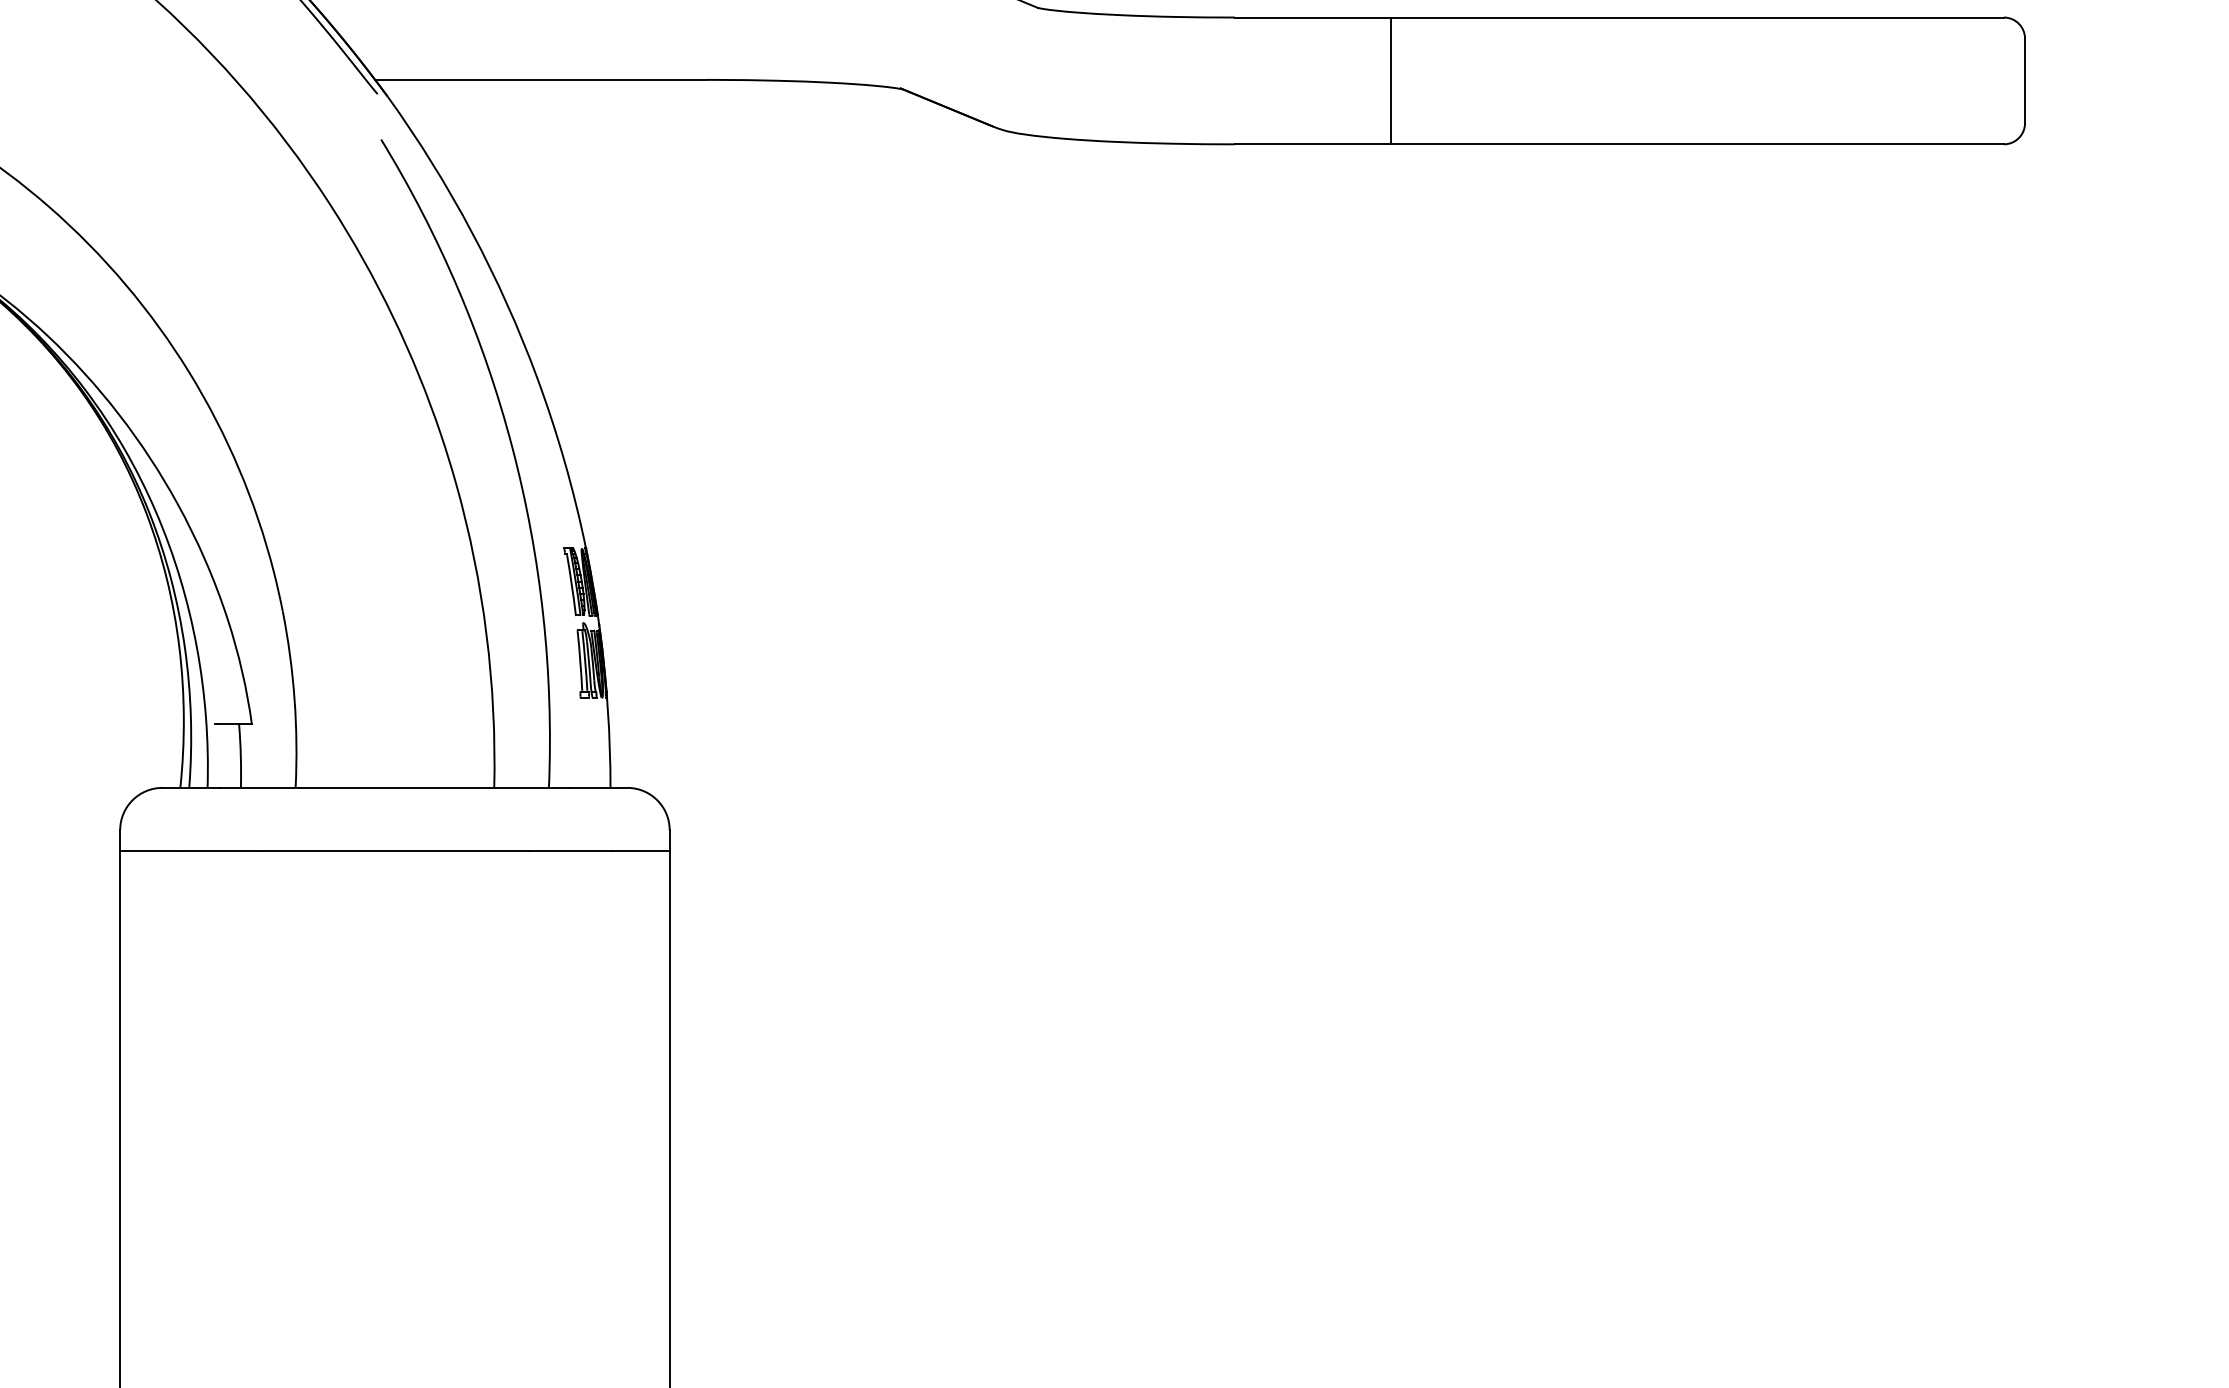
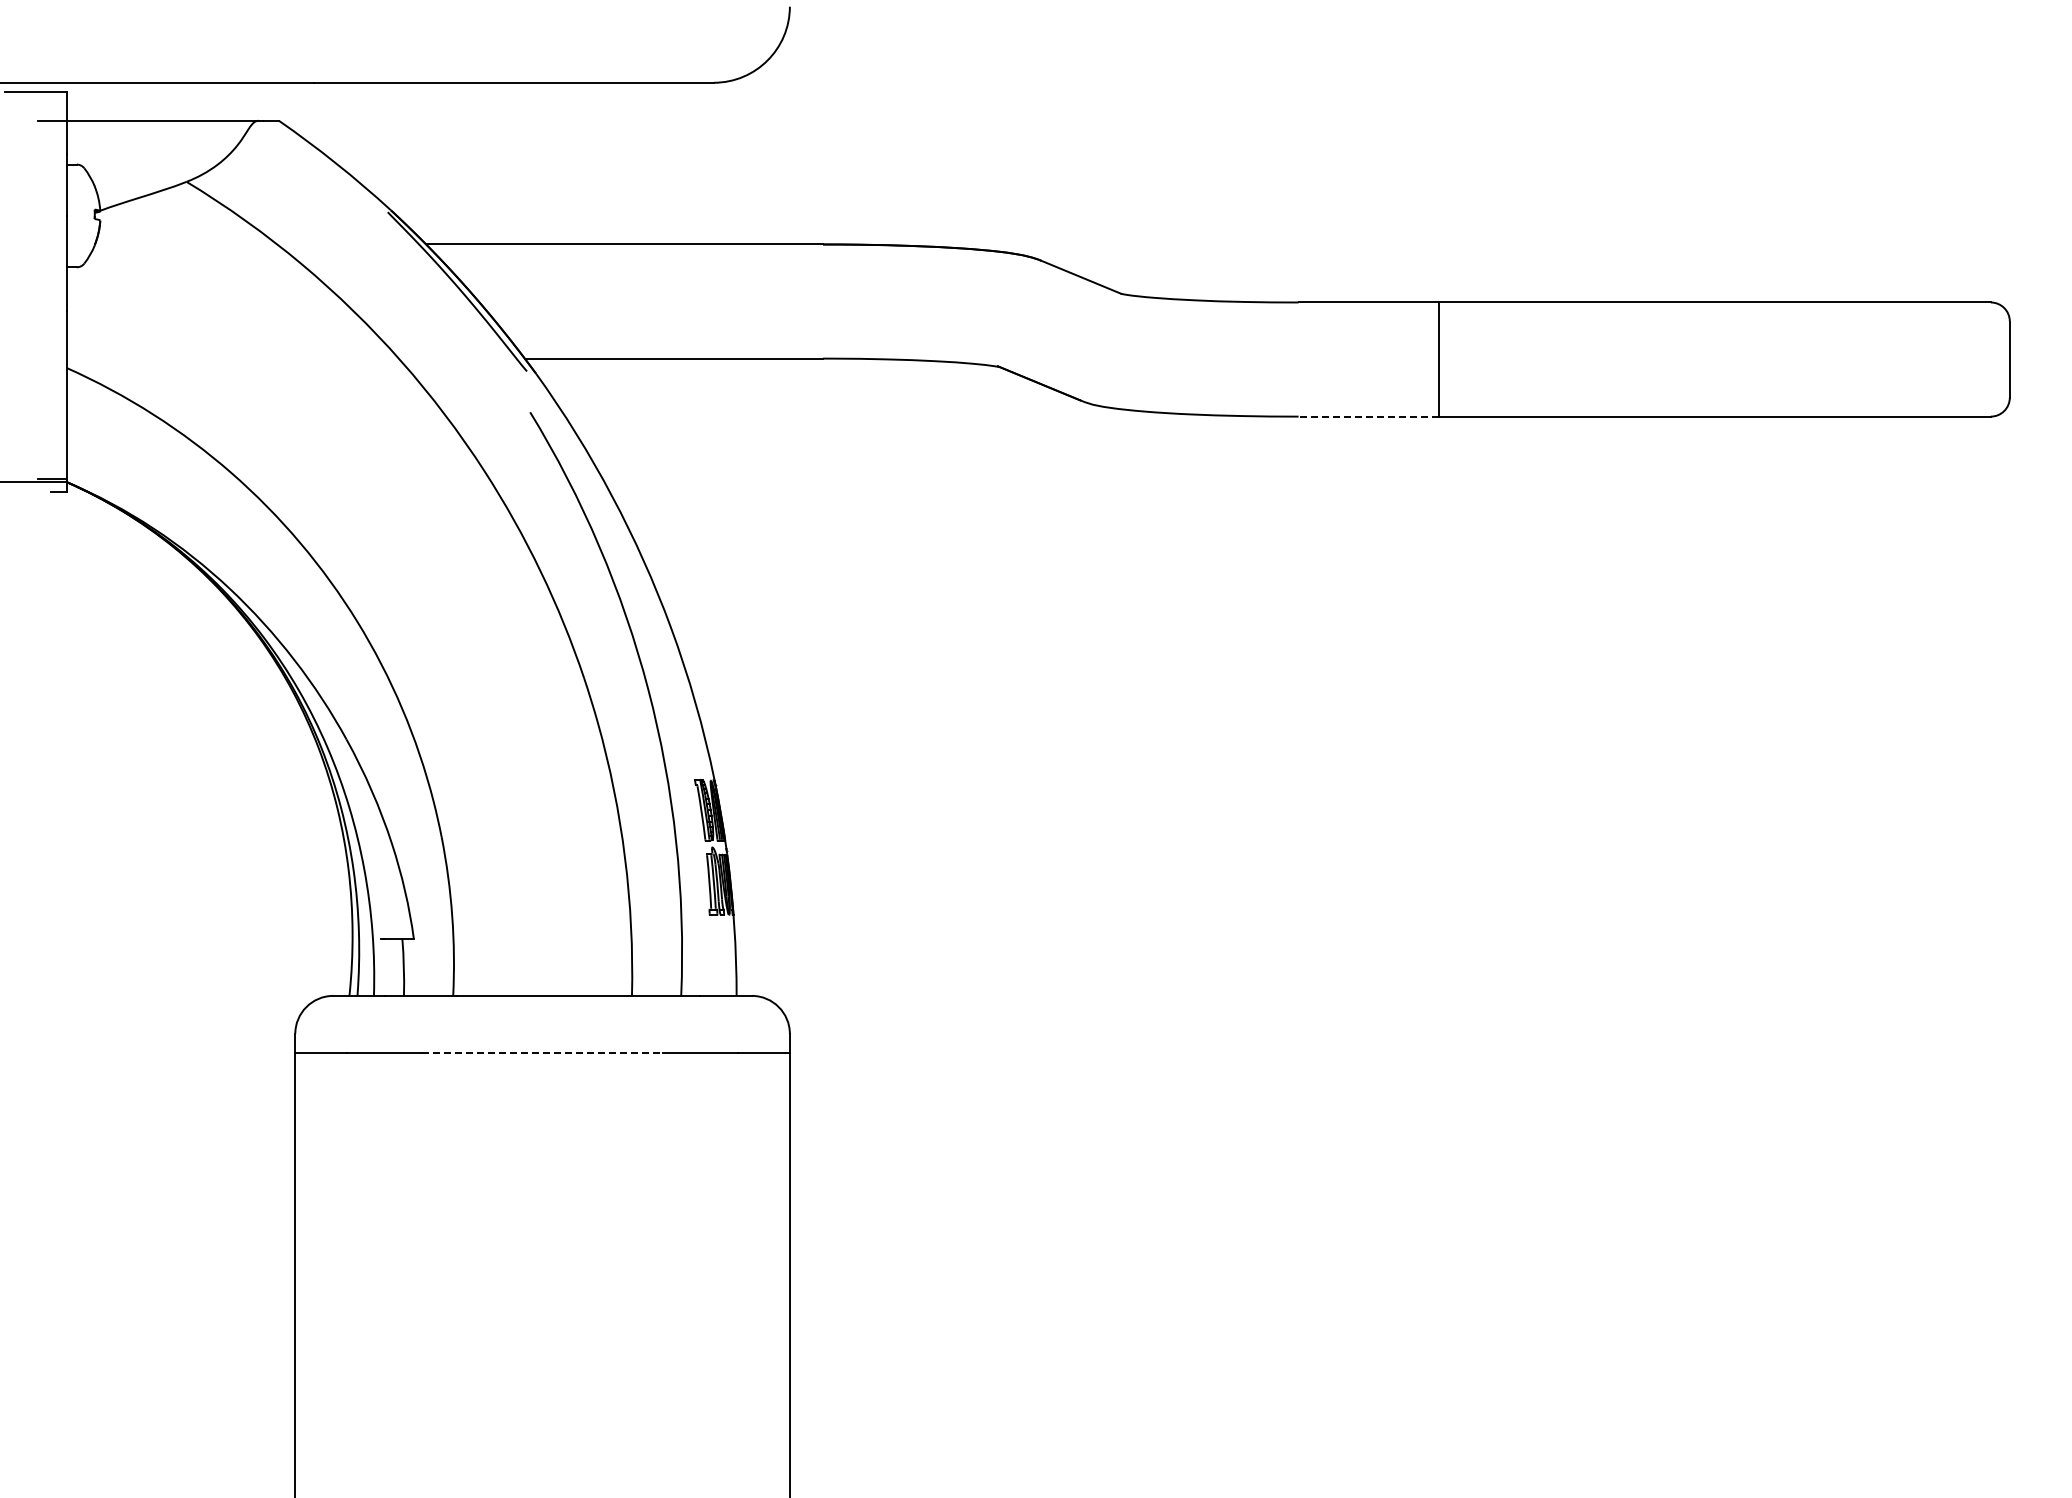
line: (1312, 144) -> (1368, 416), solid -> dashed
line: (395, 850) -> (543, 1052), solid -> dashed

